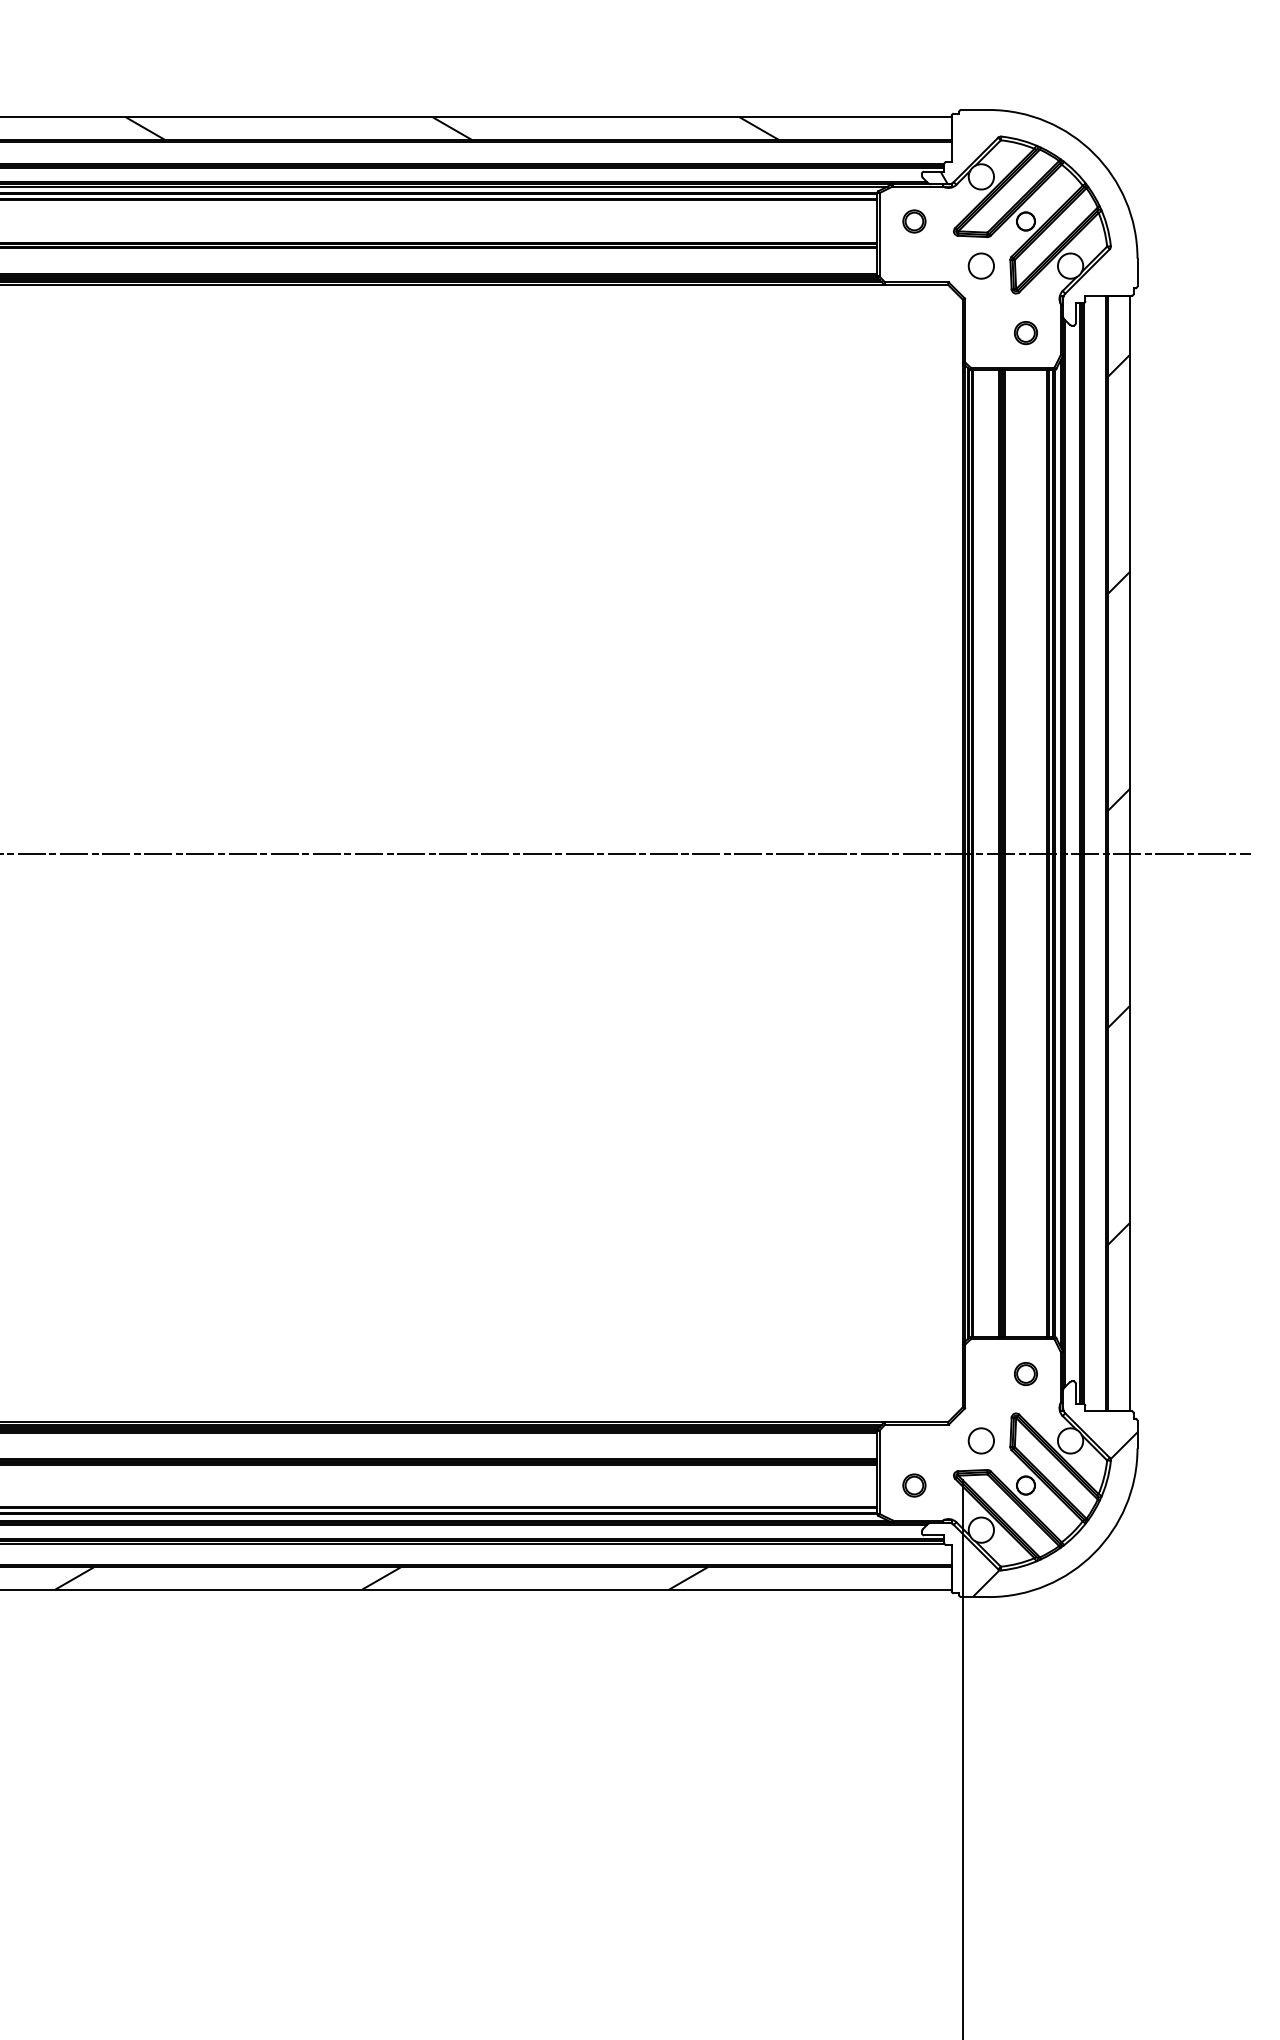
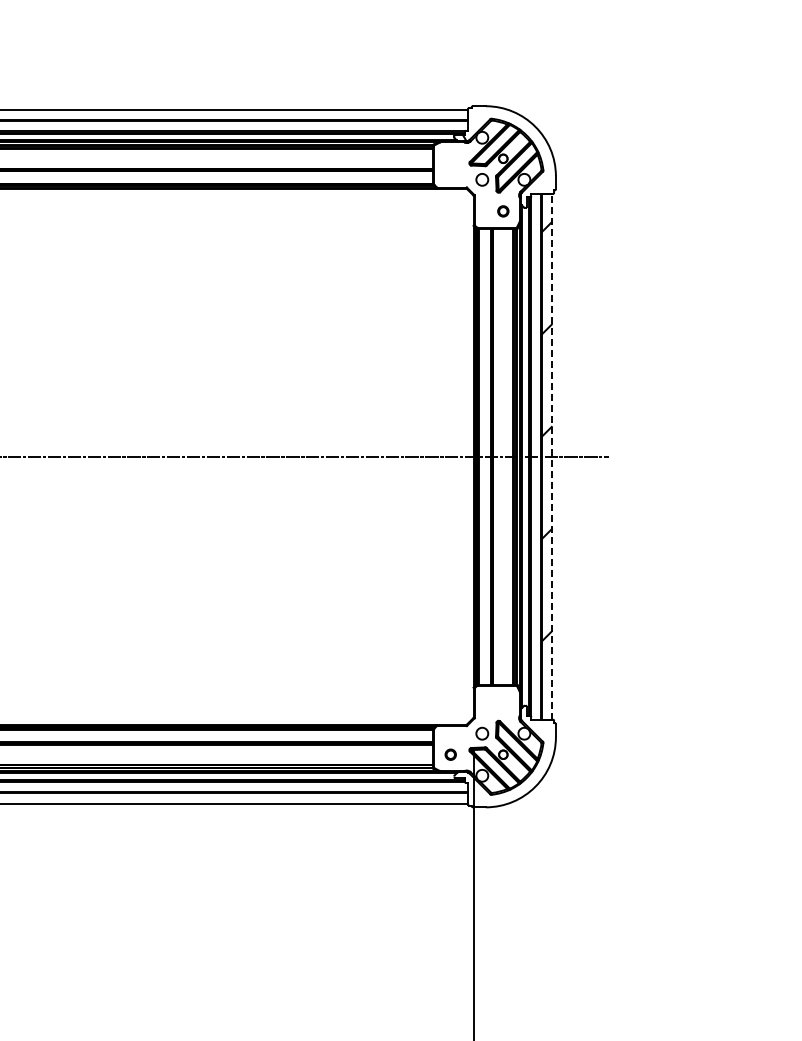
hatch: (451, 127) -> (232, 114), removed
part: (913, 220) -> (450, 158), removed
line: (1130, 852) -> (552, 456), solid -> dashed
part: (1026, 1374) -> (503, 702), removed
hatch: (1053, 1514) -> (516, 768), removed
hatch: (381, 1578) -> (199, 798), removed

